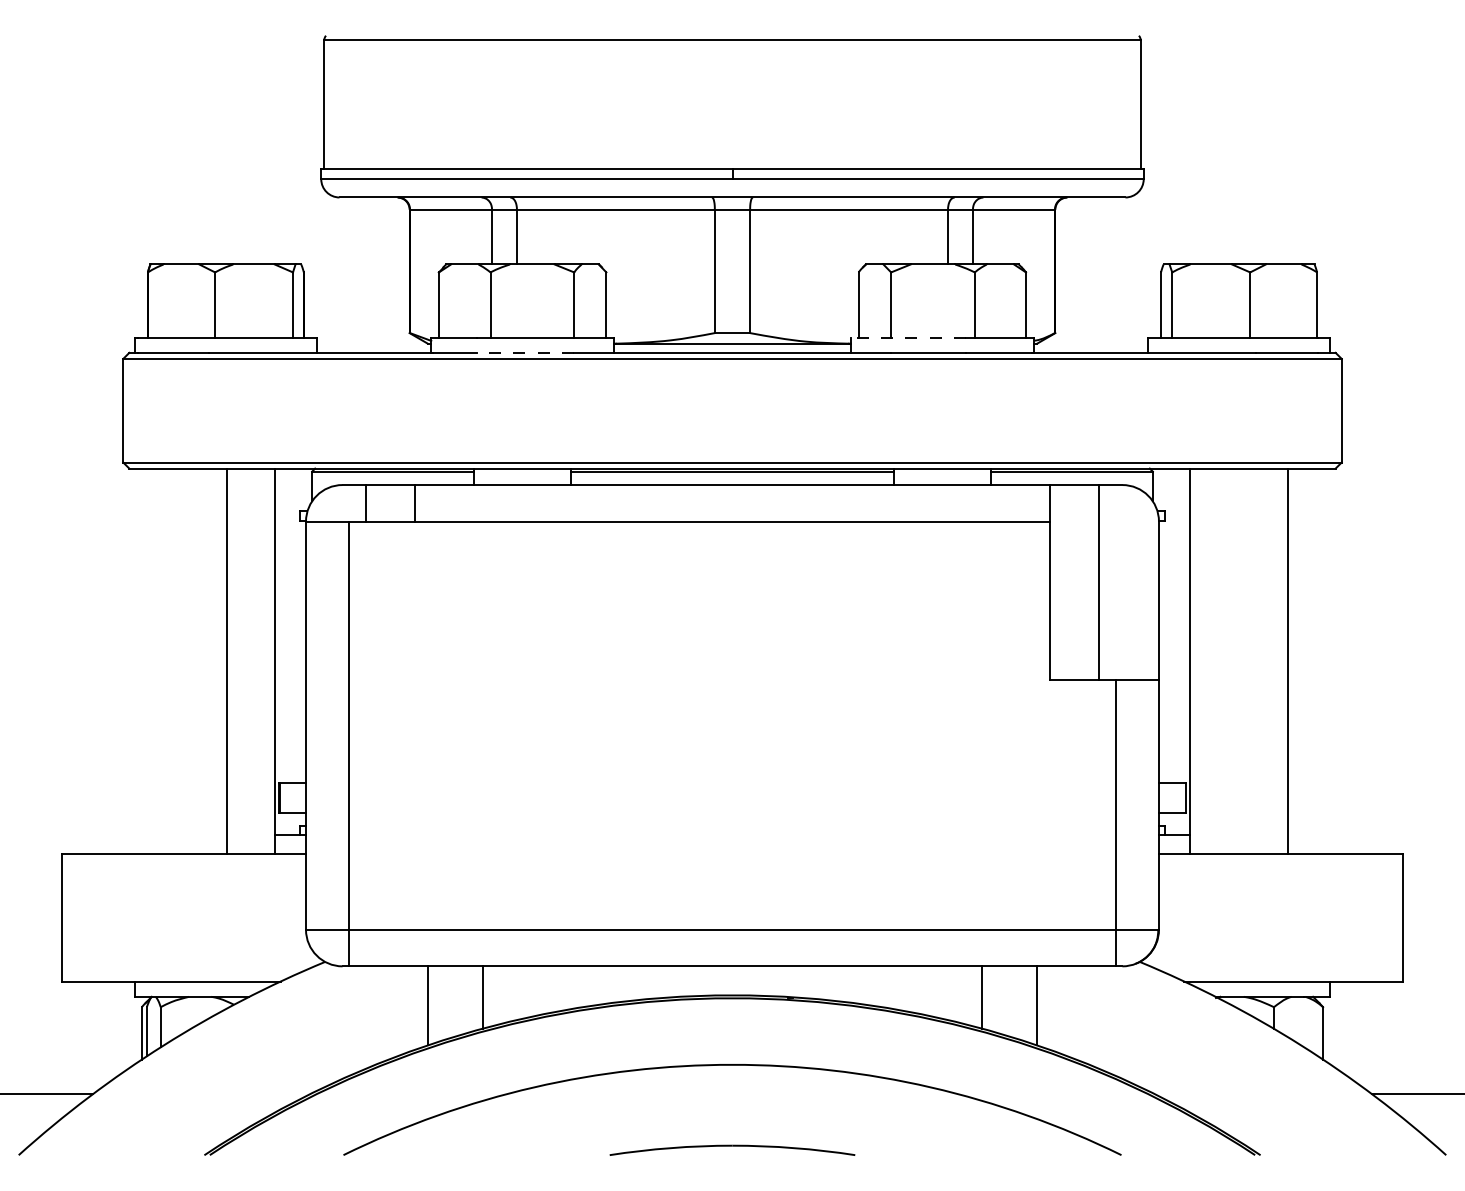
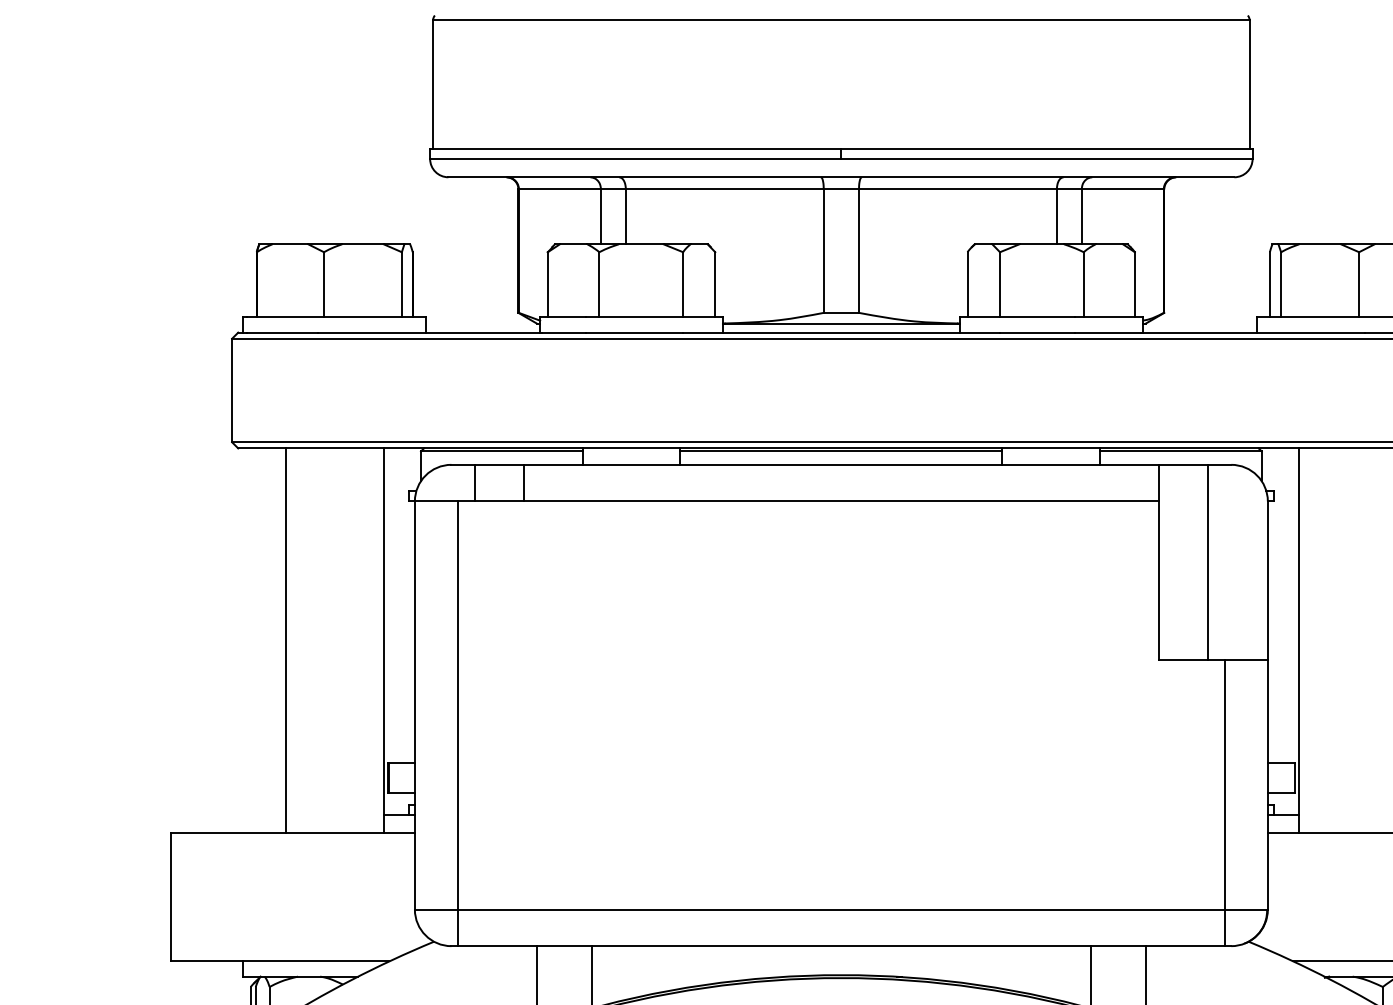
line: (908, 337) -> (1017, 317), dashed -> solid
line: (525, 352) -> (634, 332), dashed -> solid
line: (227, 660) -> (286, 640), moved

